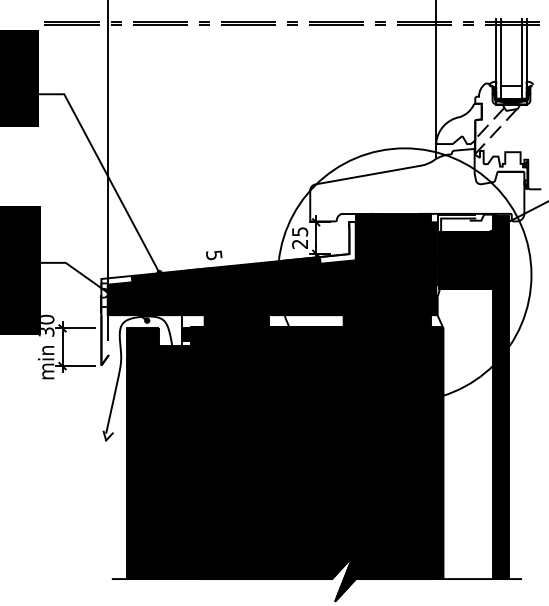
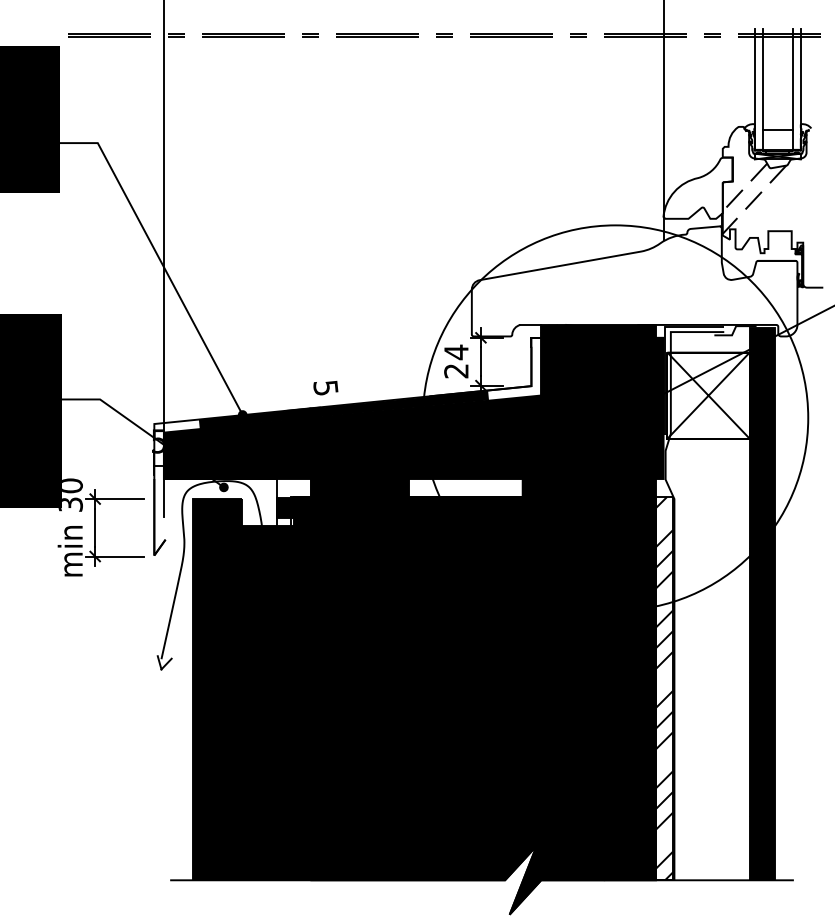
text: (300, 231) -> (457, 351), 25 -> 24
fill: (465, 260) -> (707, 395), removed
fill: (436, 453) -> (663, 689), removed

